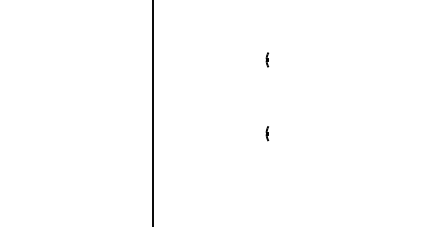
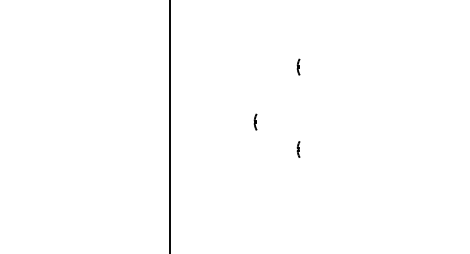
part: (228, 108) -> (255, 121), added

